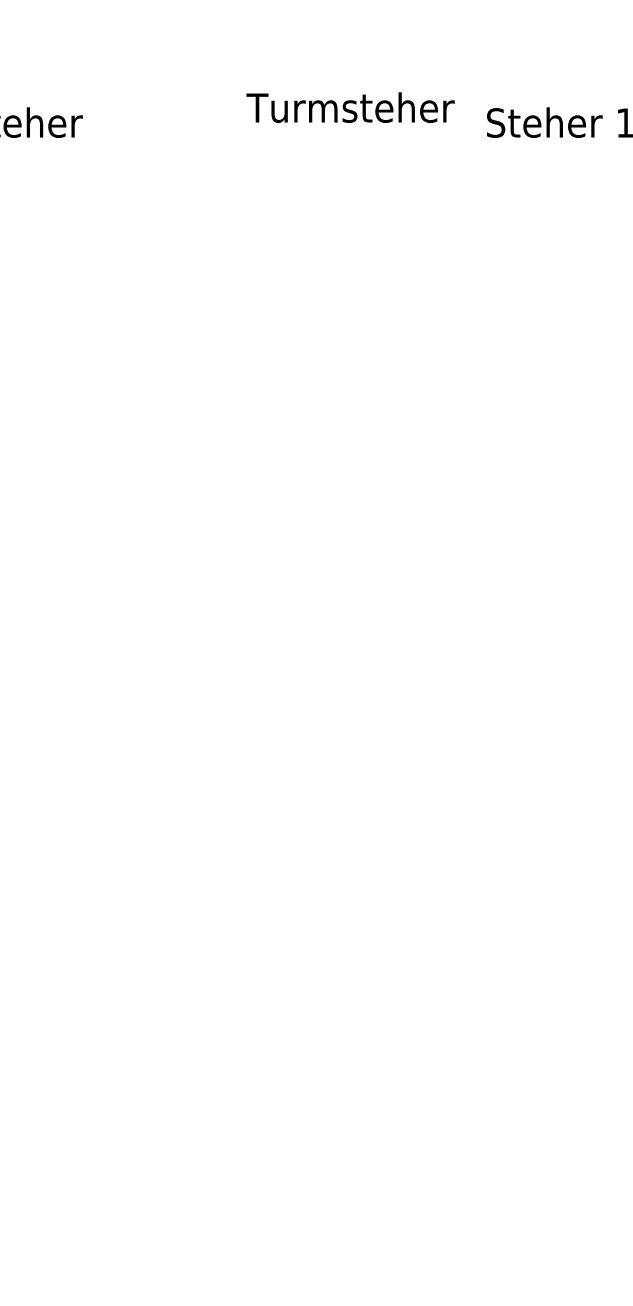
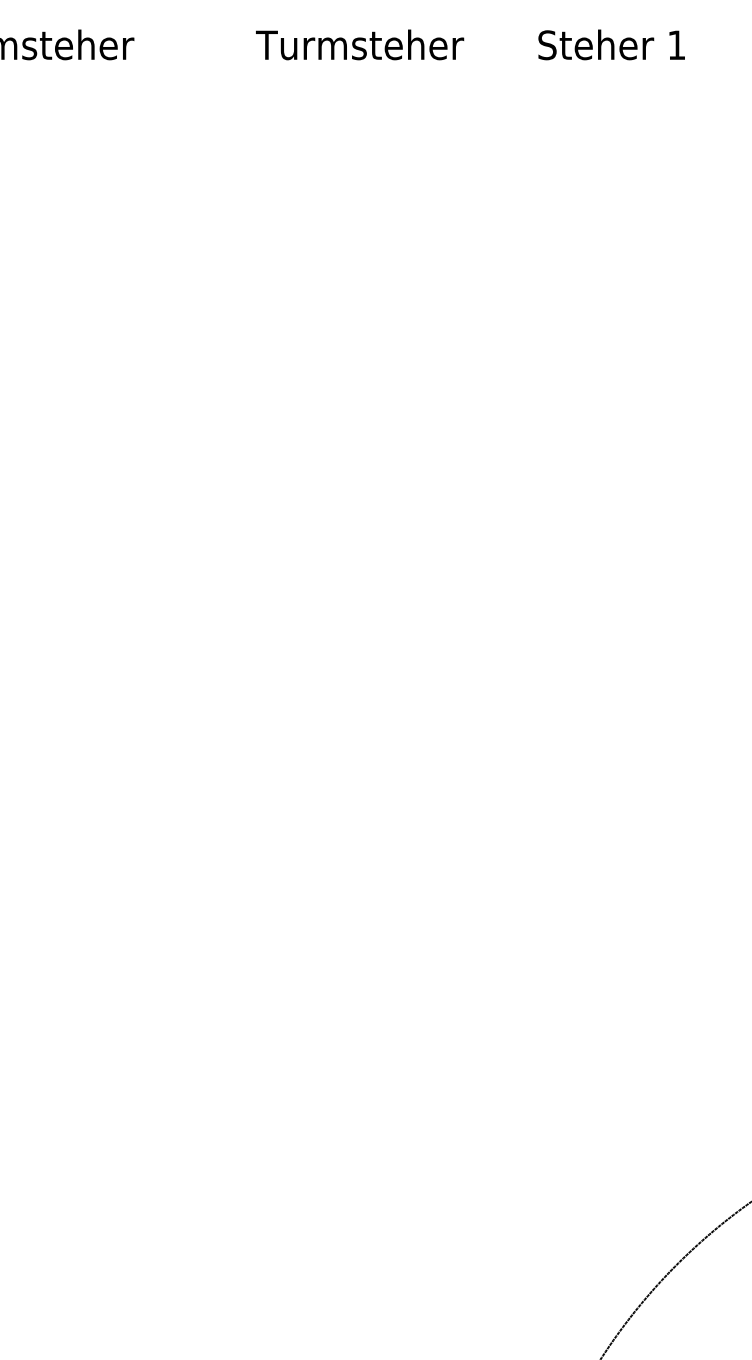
text: (351, 107) -> (360, 44), moved

